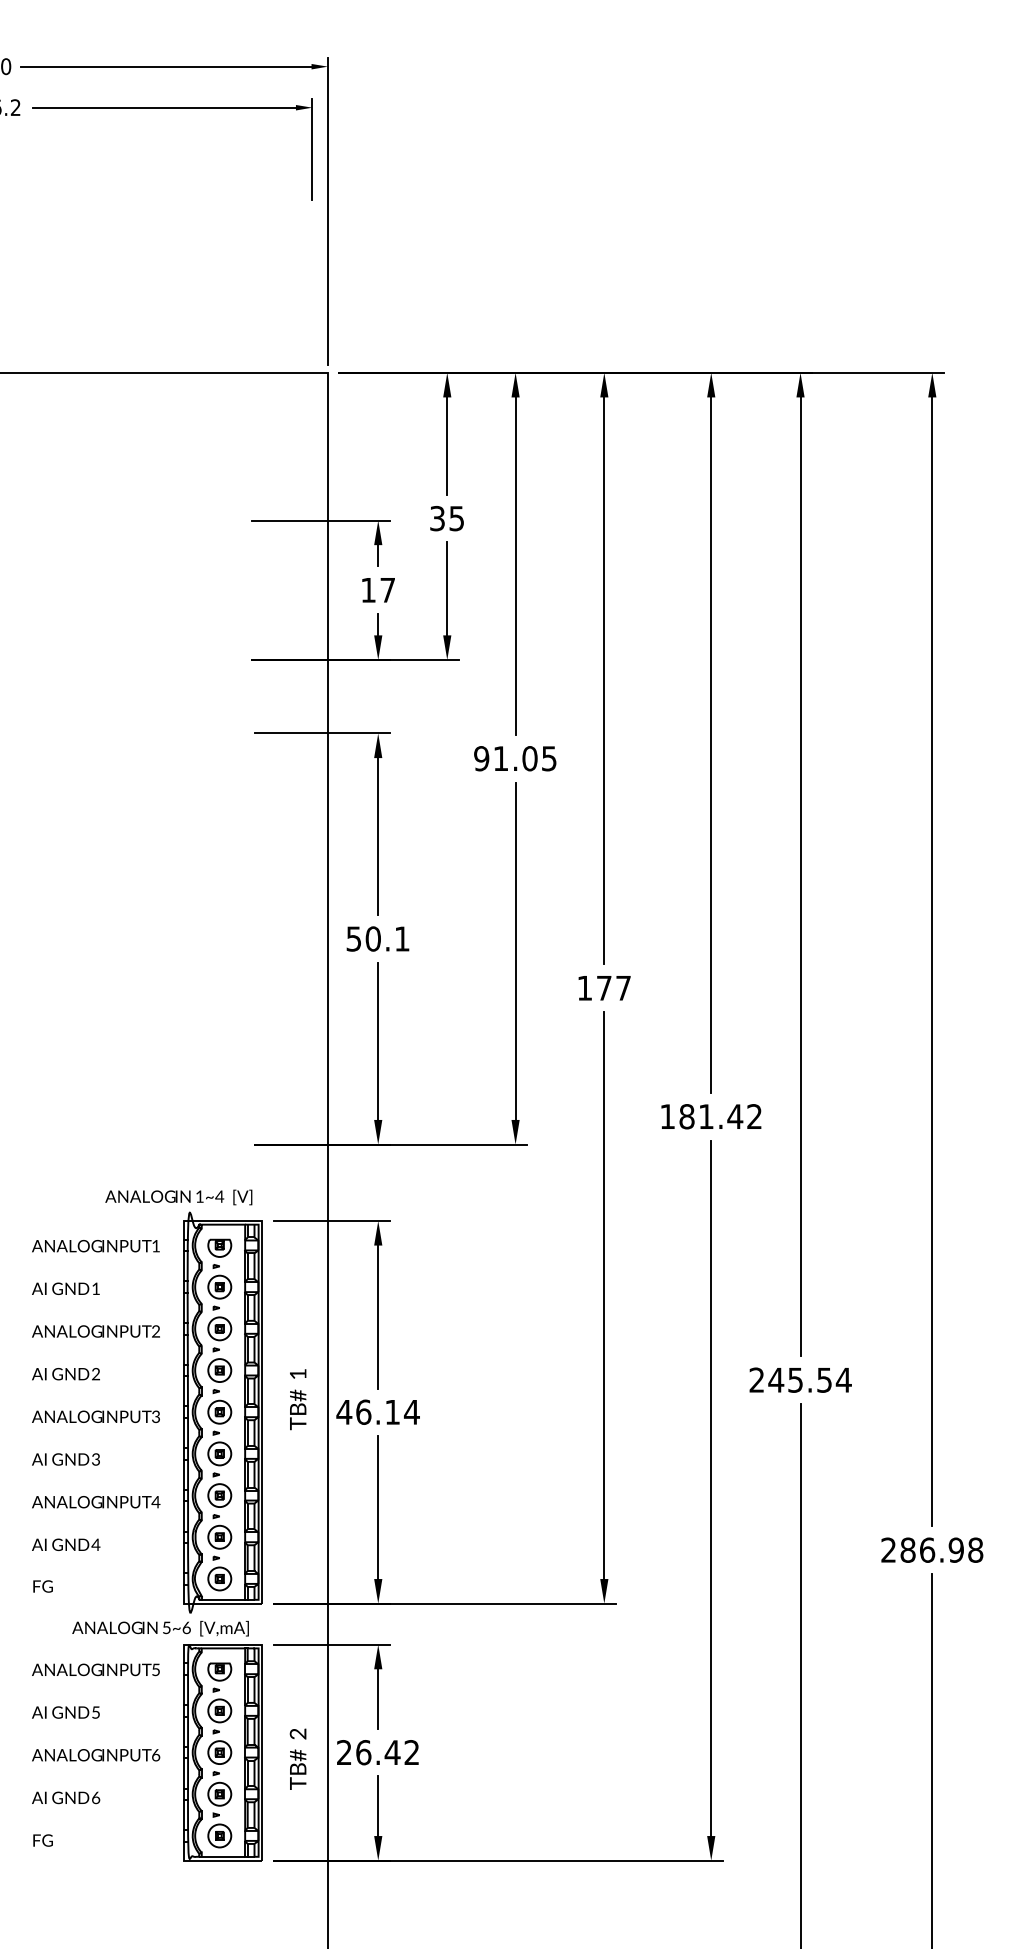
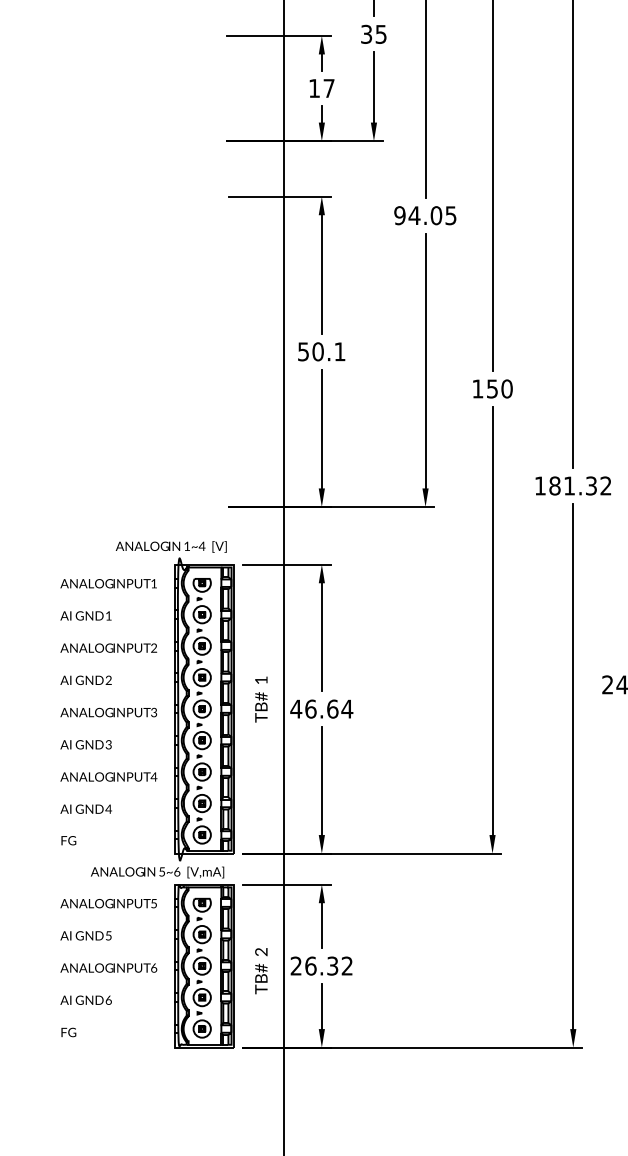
text: (500, 758) -> (414, 215), 91.05 -> 94.05
text: (614, 987) -> (500, 388), 177 -> 150
text: (735, 1116) -> (591, 485), 181.42 -> 181.32
text: (392, 1411) -> (332, 708), 46.14 -> 46.64
text: (392, 1752) -> (332, 966), 26.42 -> 26.32

